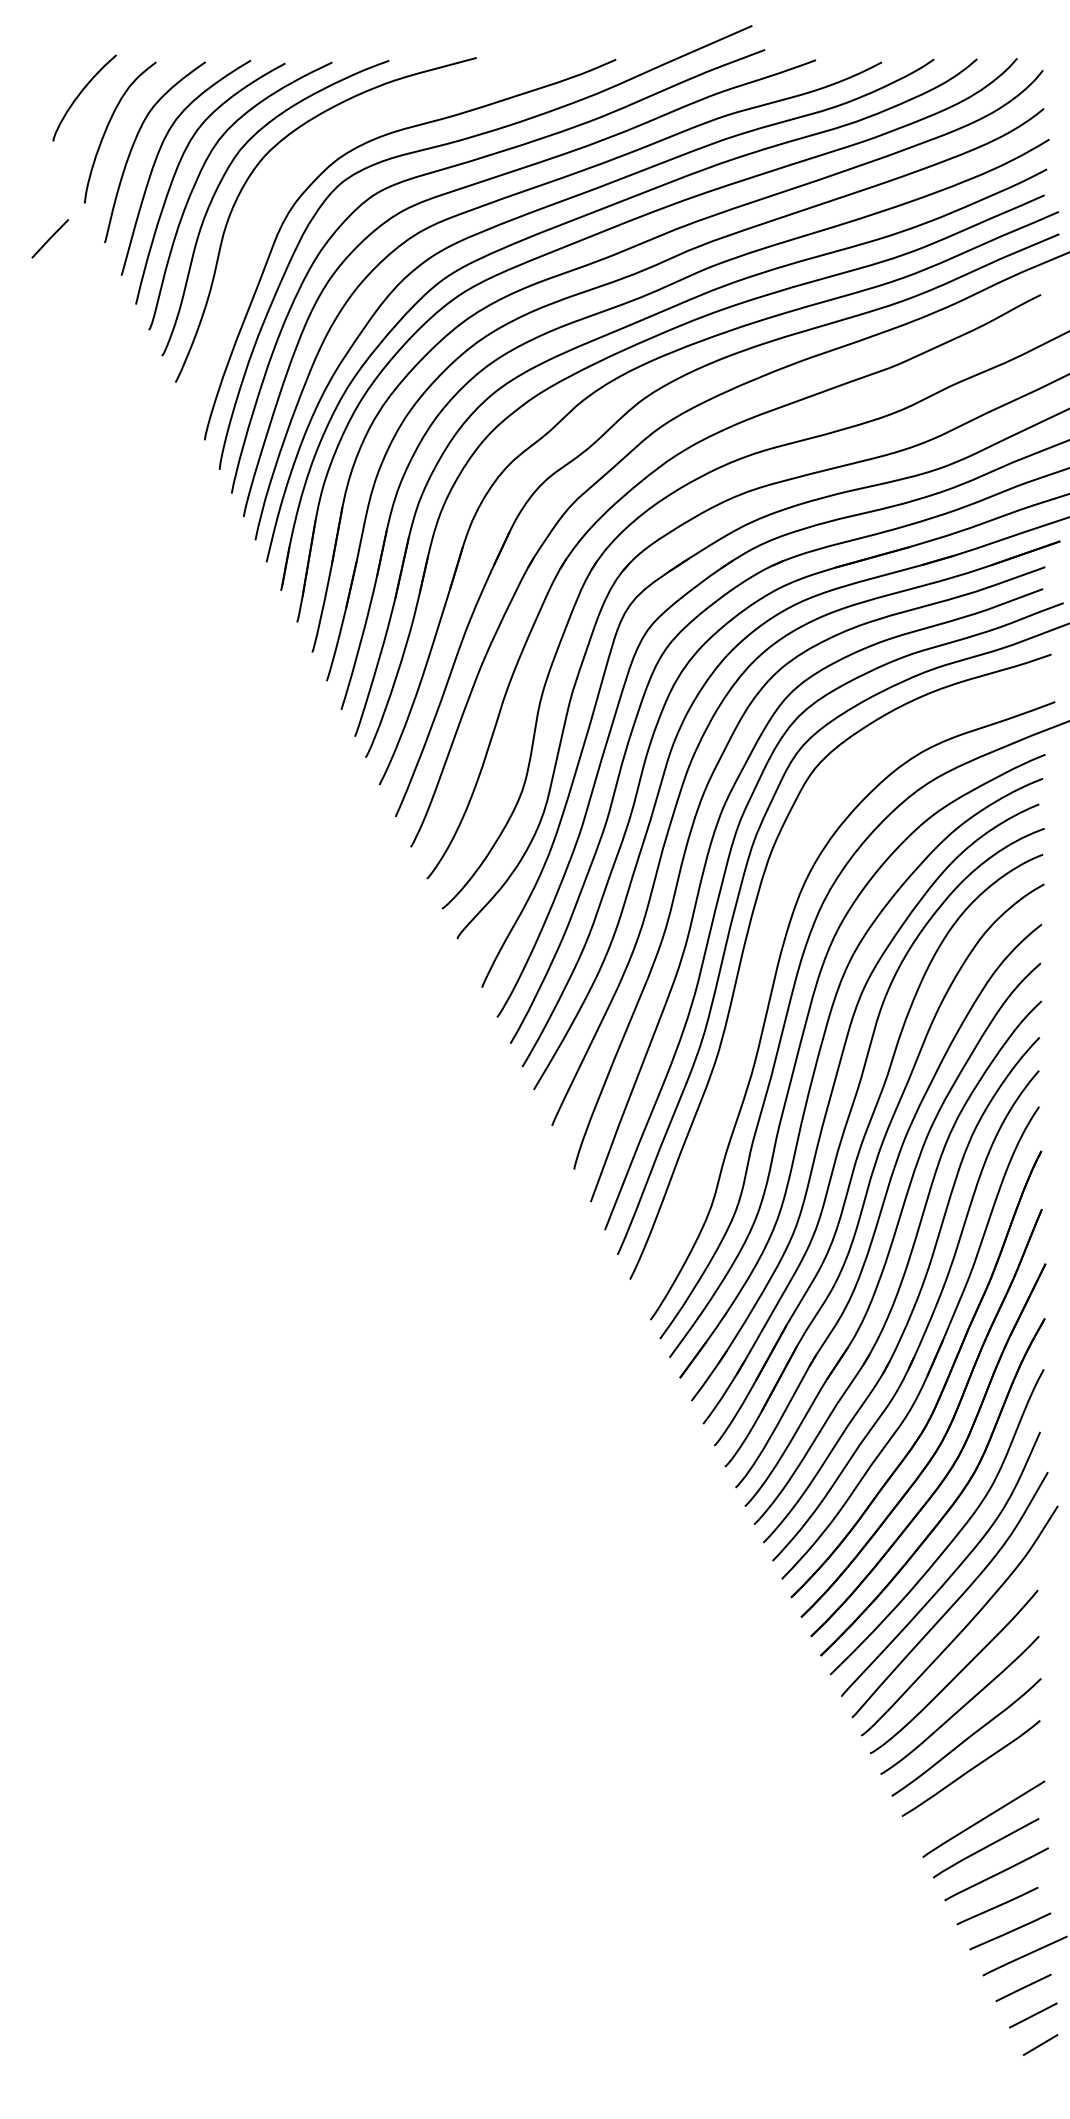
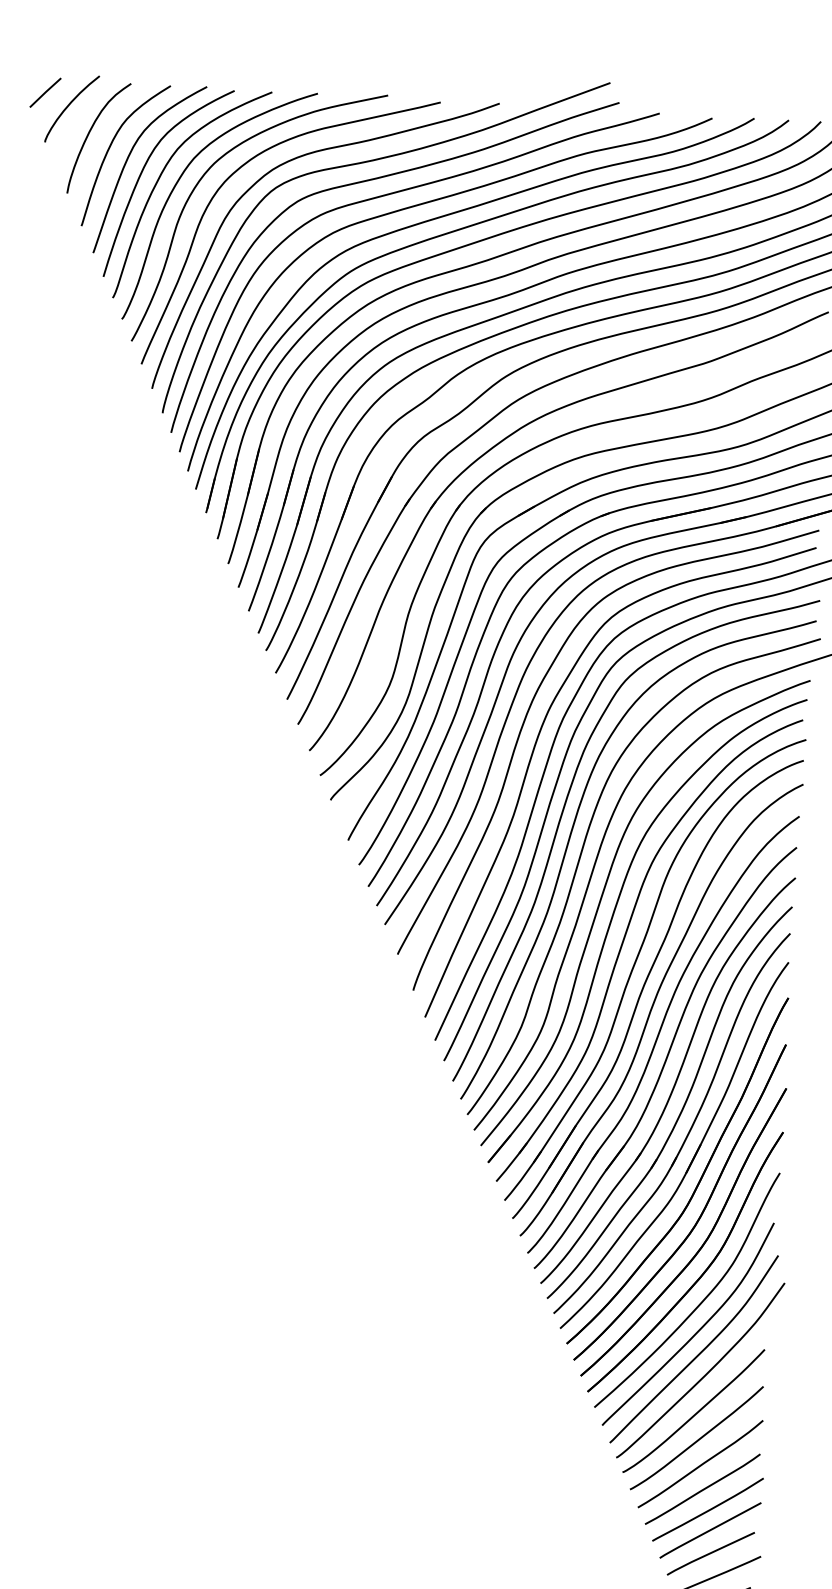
curve: (294, 163) -> (237, 171), added
line: (50, 238) -> (45, 92), moved
curve: (757, 973) -> (569, 842), added
curve: (980, 1793) -> (709, 1509), added

